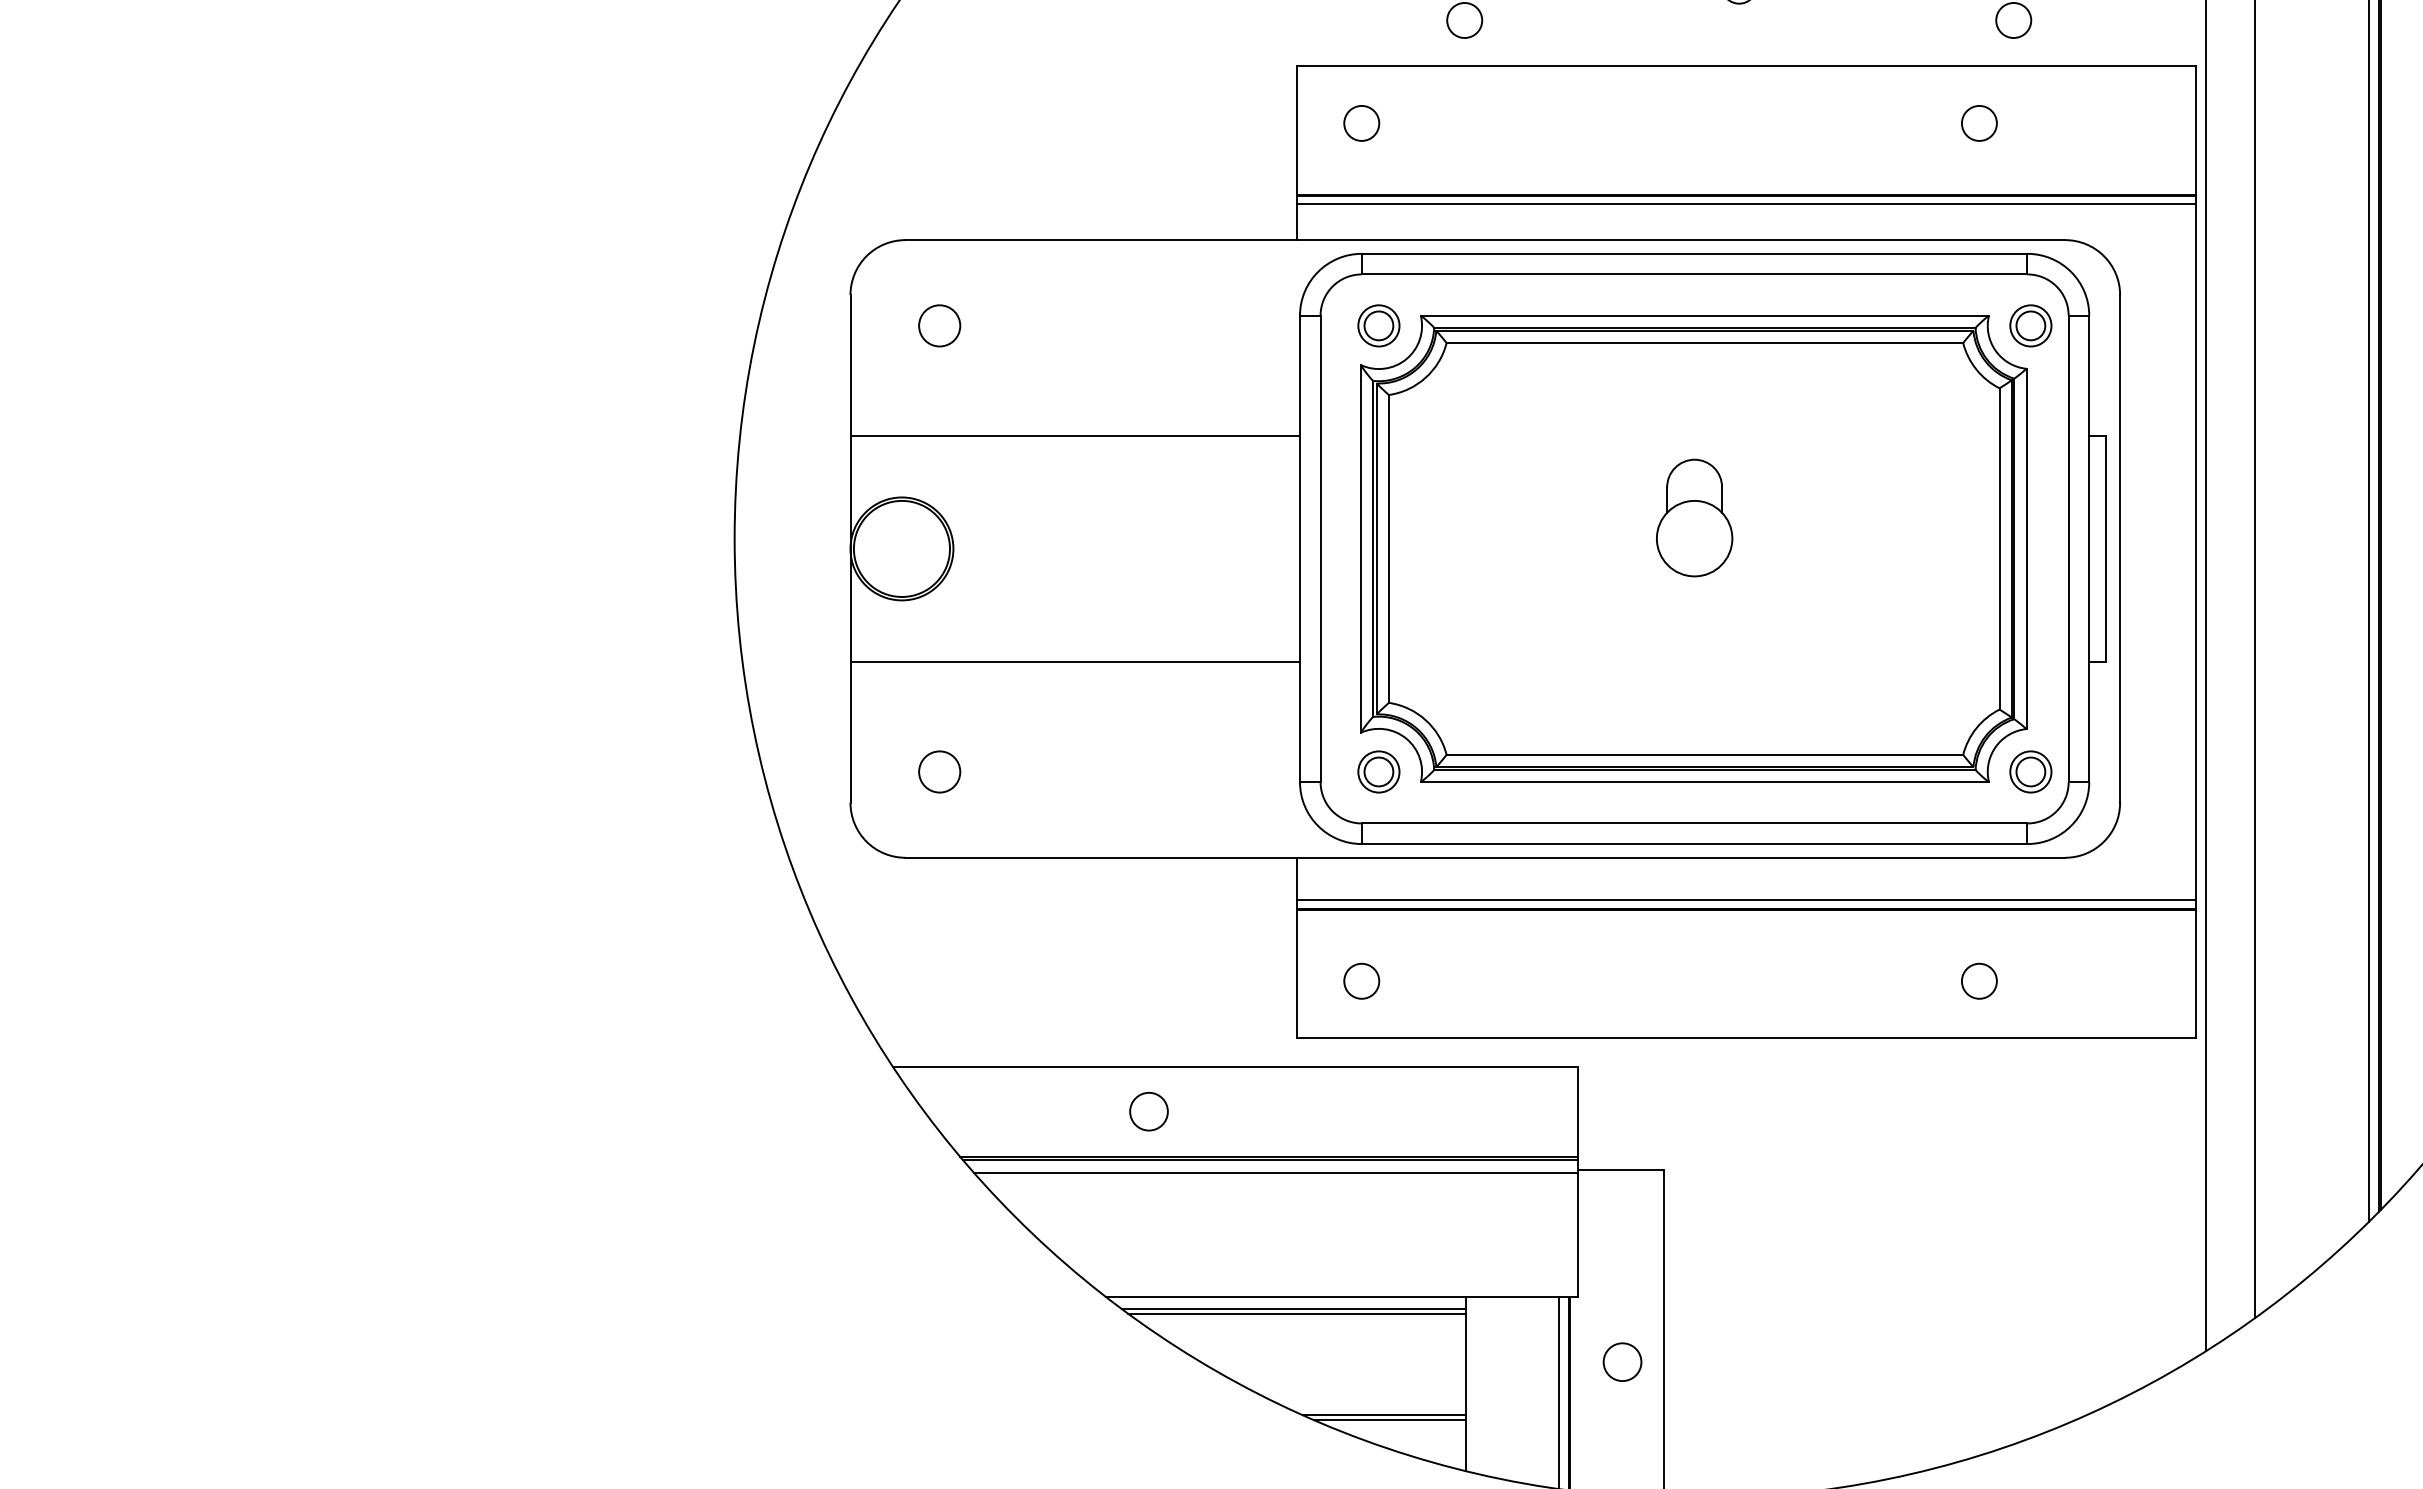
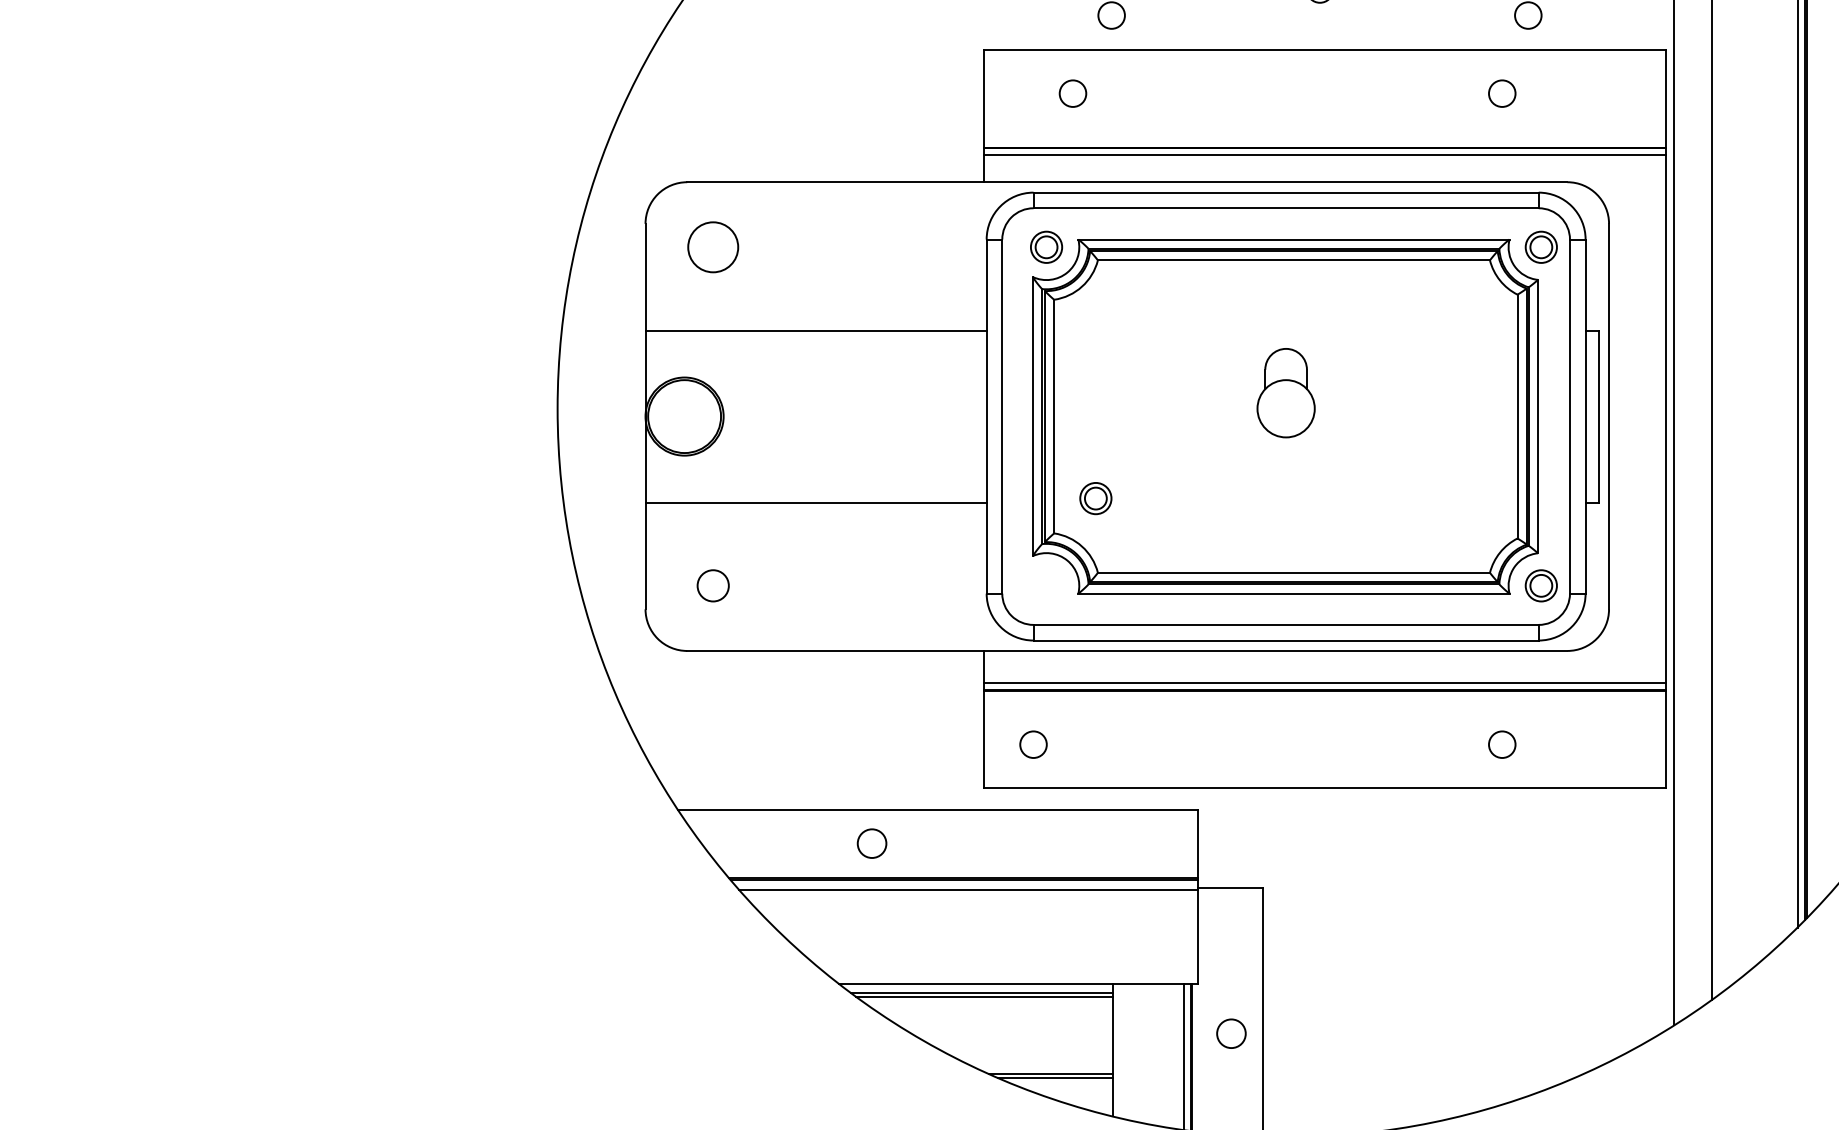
circle: (1361, 123) -> (1072, 93), moved
circle: (939, 325) -> (713, 247), size x1.6
part: (1378, 771) -> (1095, 498), moved

